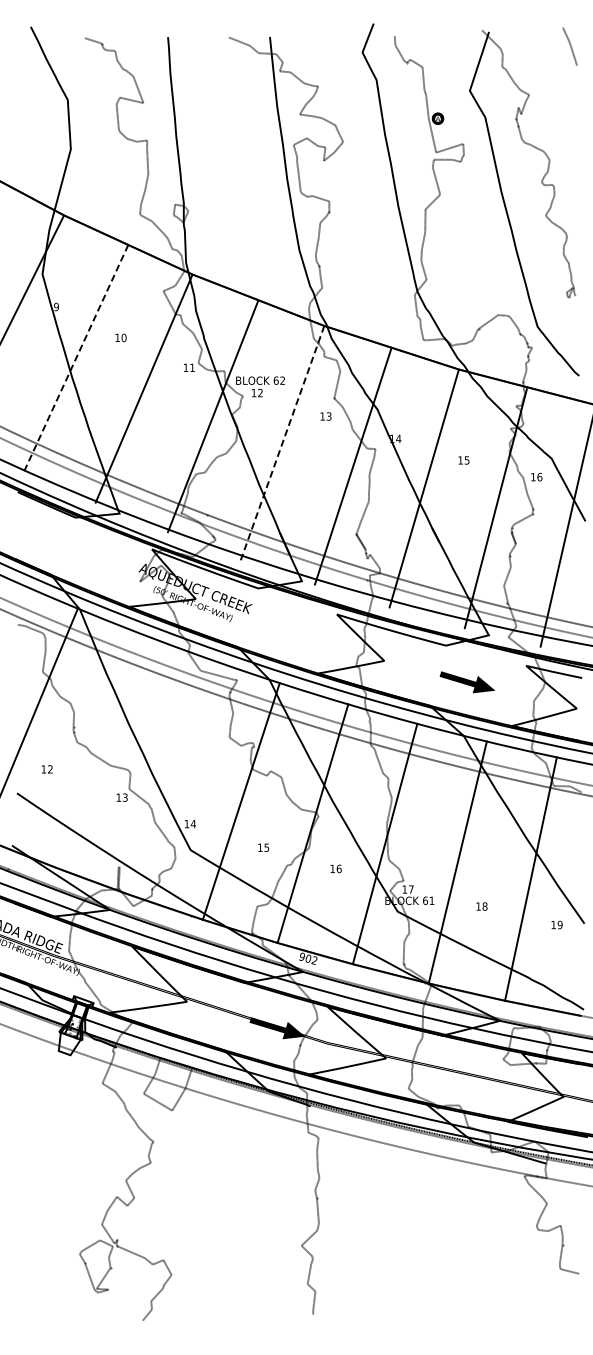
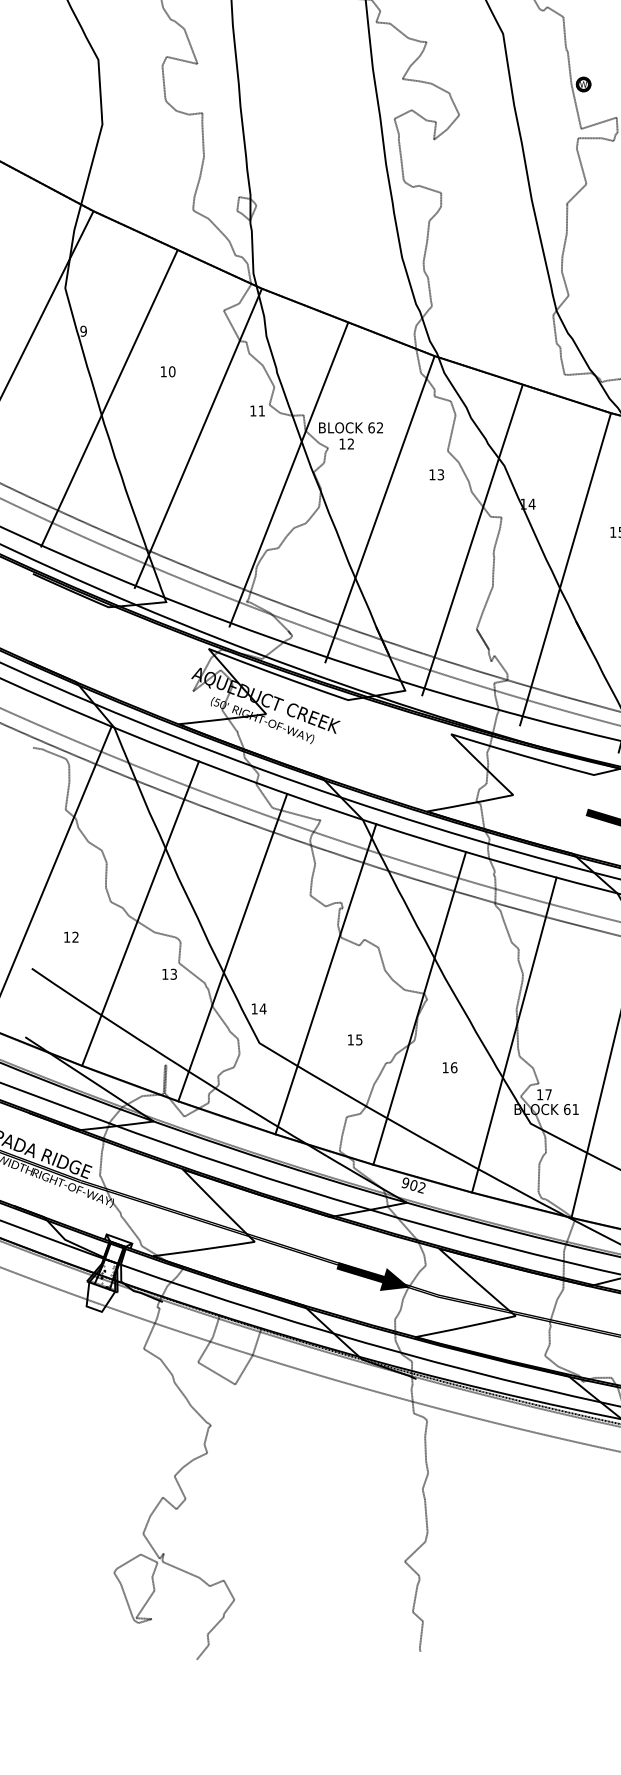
line: (76, 358) -> (109, 398), dashed -> solid
line: (282, 443) -> (379, 510), dashed -> solid
line: (99, 751) -> (139, 913), added
line: (169, 777) -> (231, 947), added

